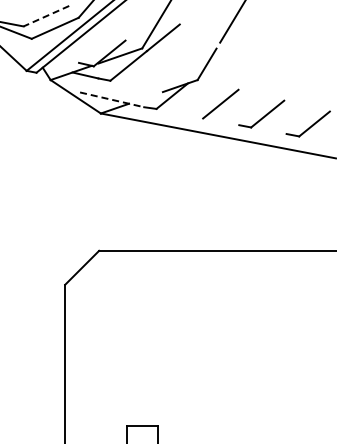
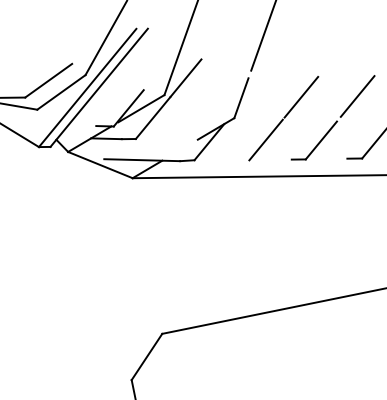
line: (45, 16) -> (47, 81), dashed -> solid
line: (257, 73) -> (300, 96), added
line: (305, 82) -> (356, 96), added
line: (112, 99) -> (142, 159), dashed -> solid

